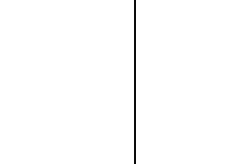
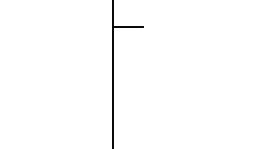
line: (151, 26) -> (127, 27), added

